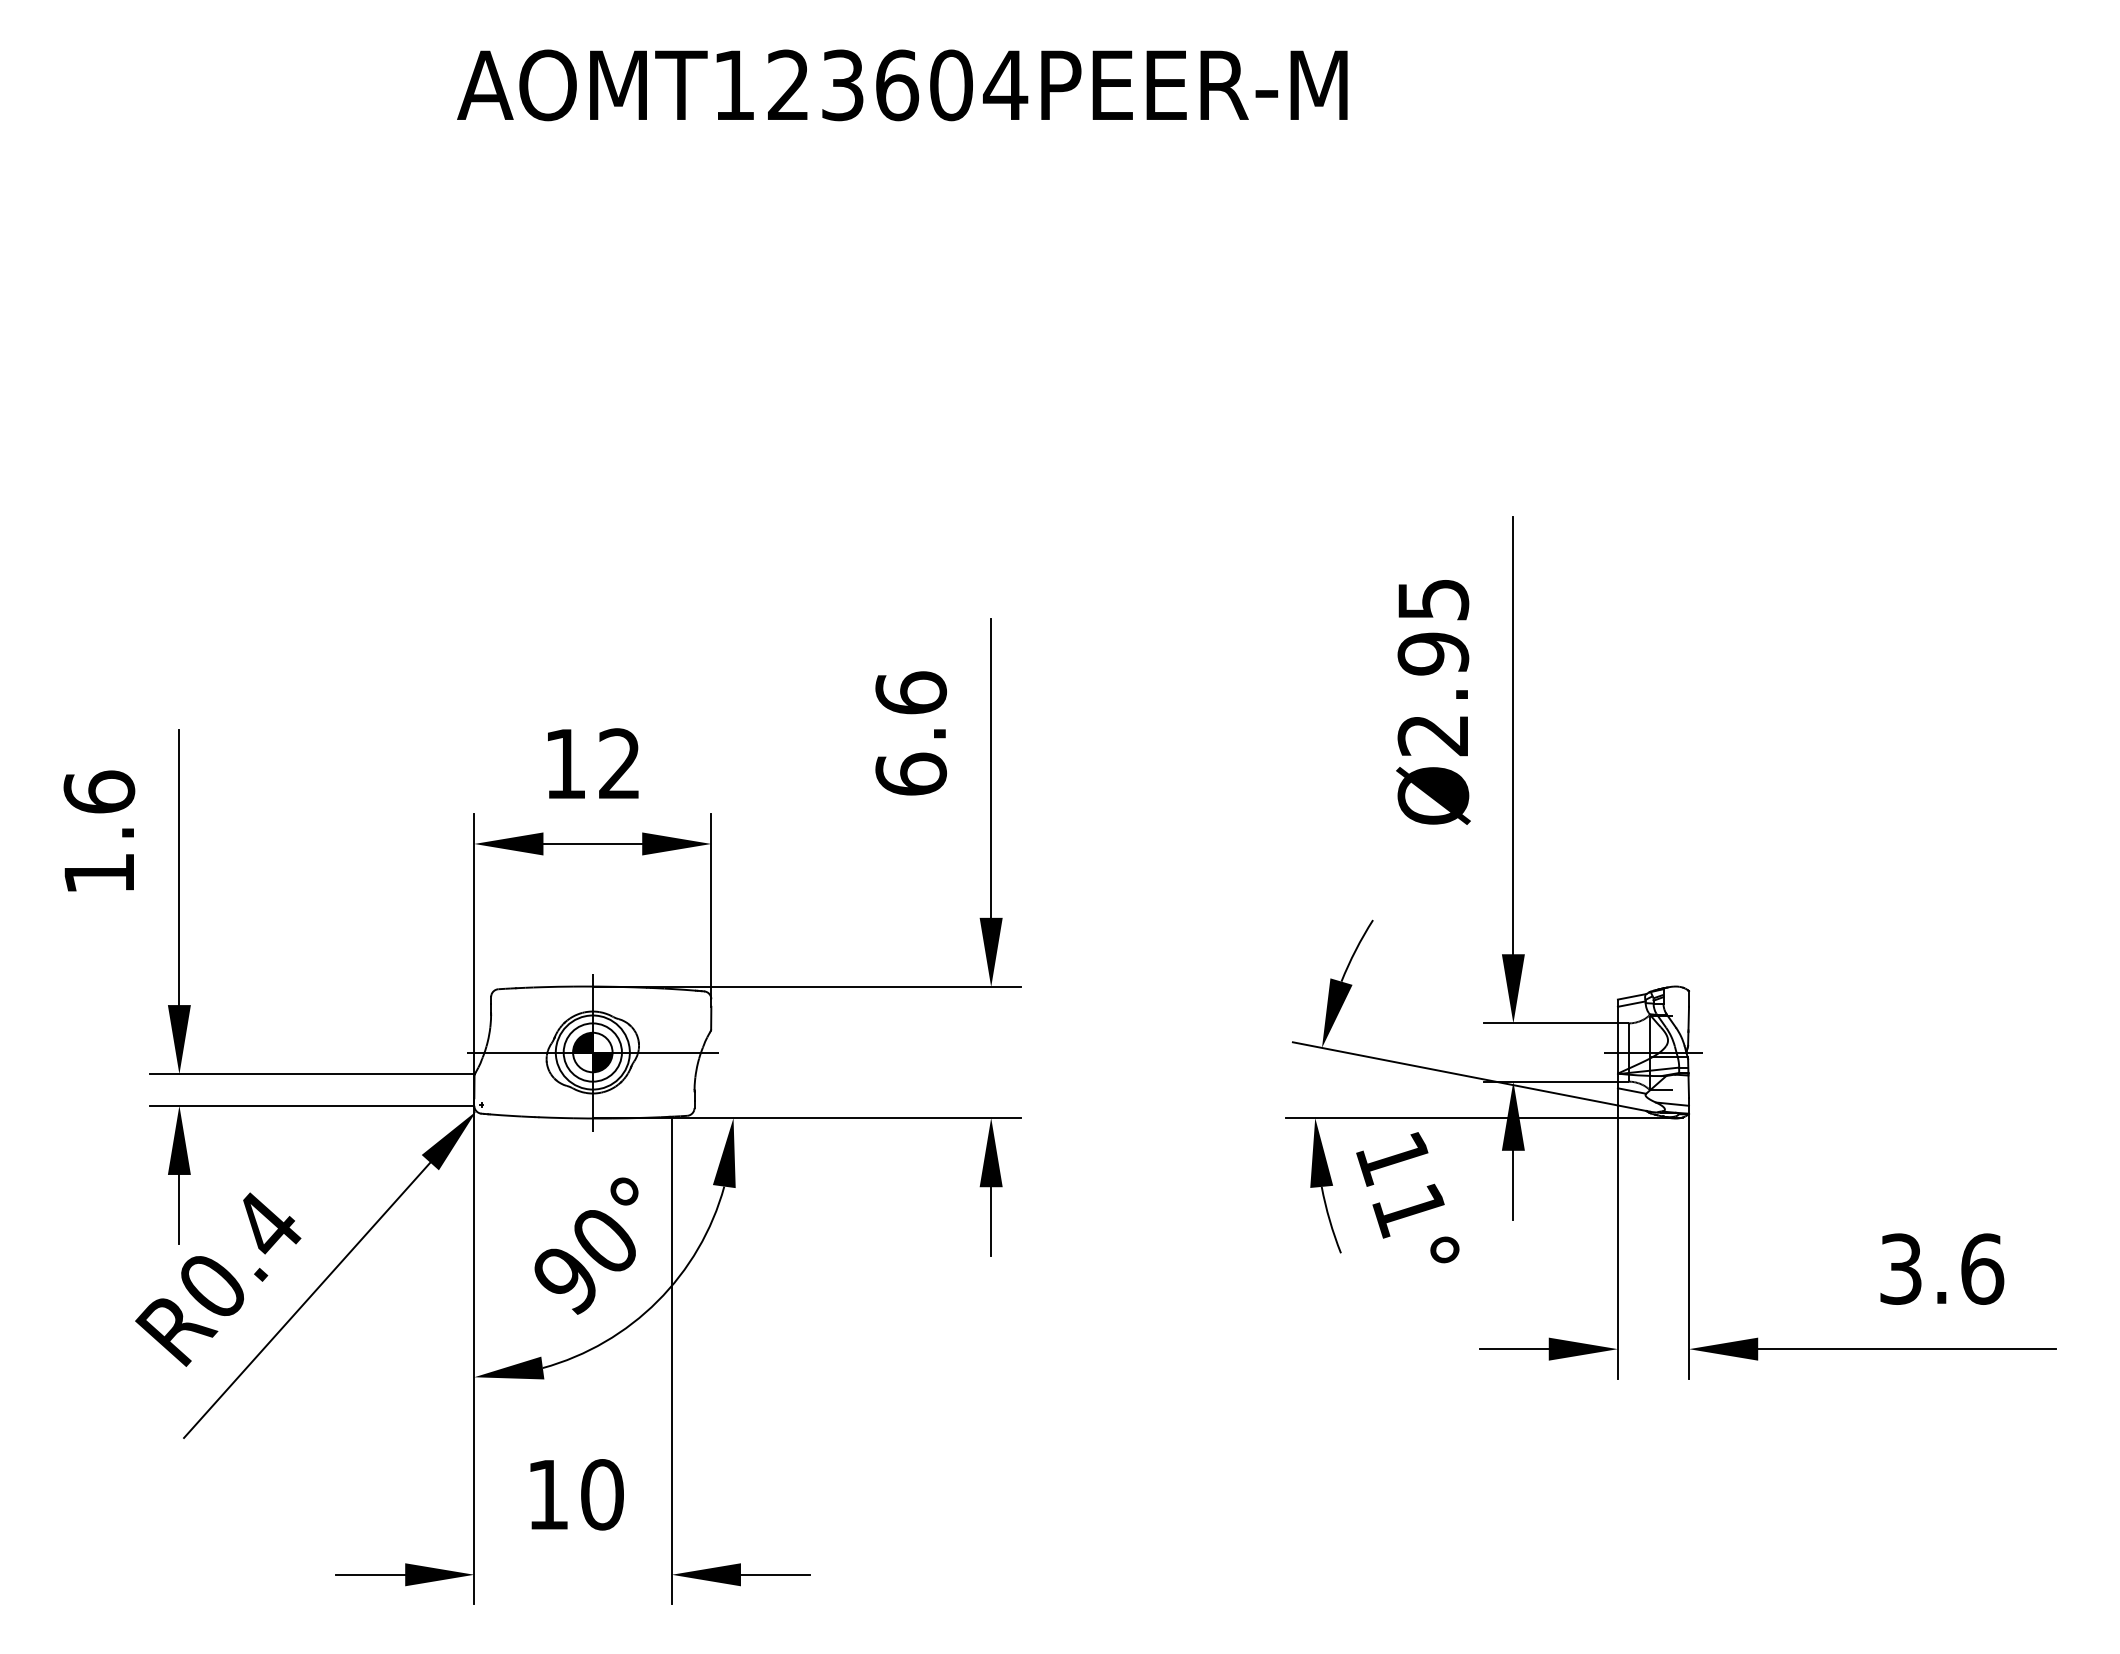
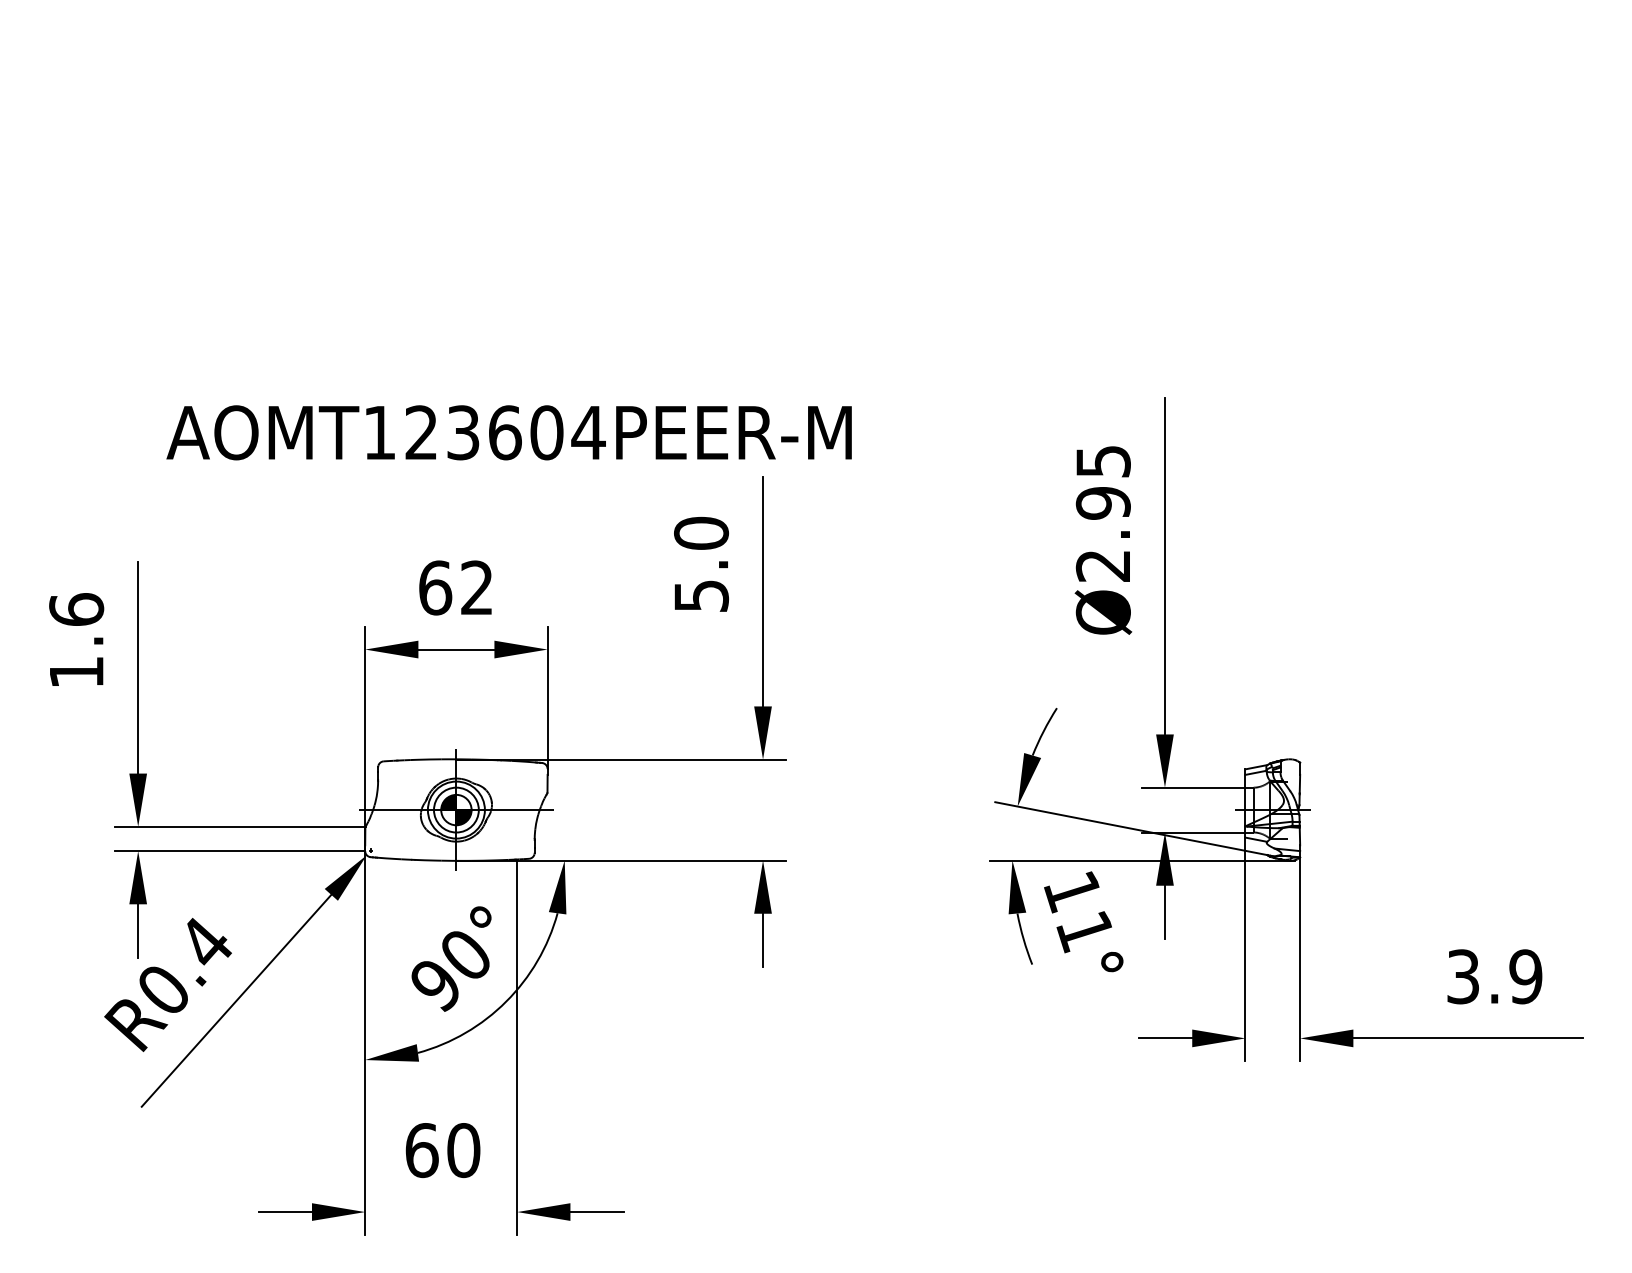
text: (902, 85) -> (509, 432), moved
text: (911, 733) -> (701, 564), 6.6 -> 5.0
text: (565, 763) -> (435, 587), 12 -> 62
text: (1982, 1268) -> (1526, 976), 3.6 -> 3.9
text: (548, 1494) -> (422, 1150), 10 -> 60

